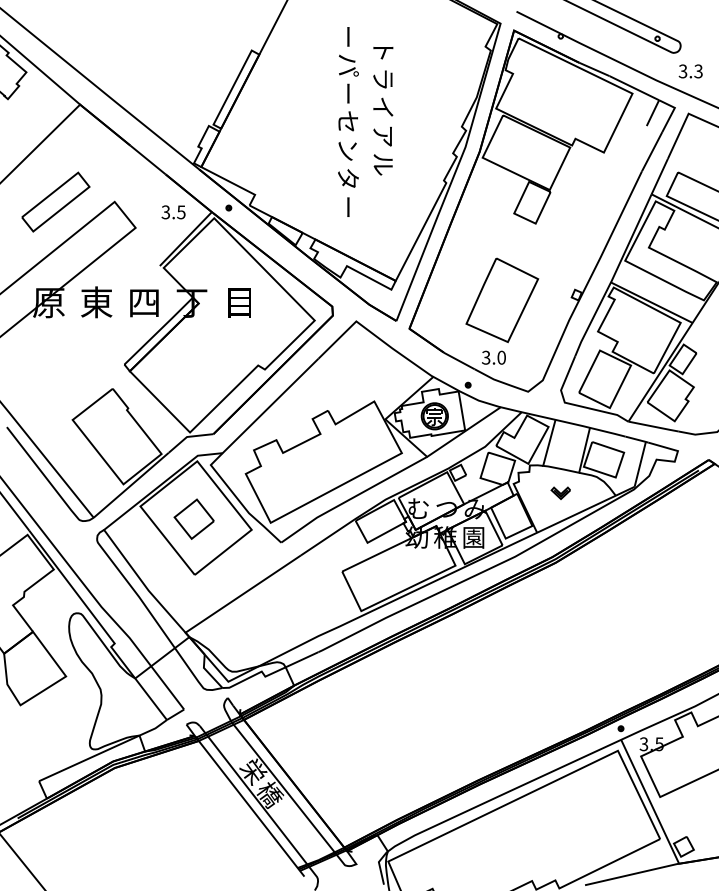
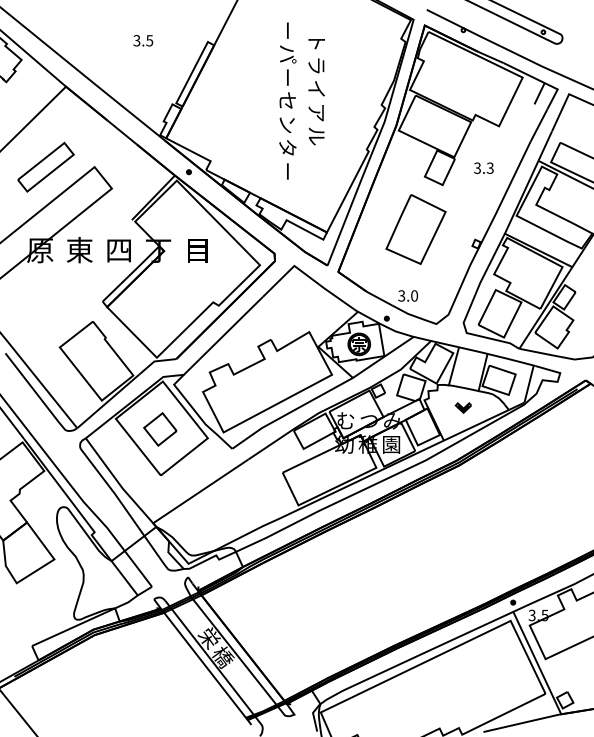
text: (690, 70) -> (483, 167), moved
text: (173, 212) -> (143, 40), moved
part: (501, 300) -> (415, 229), moved

